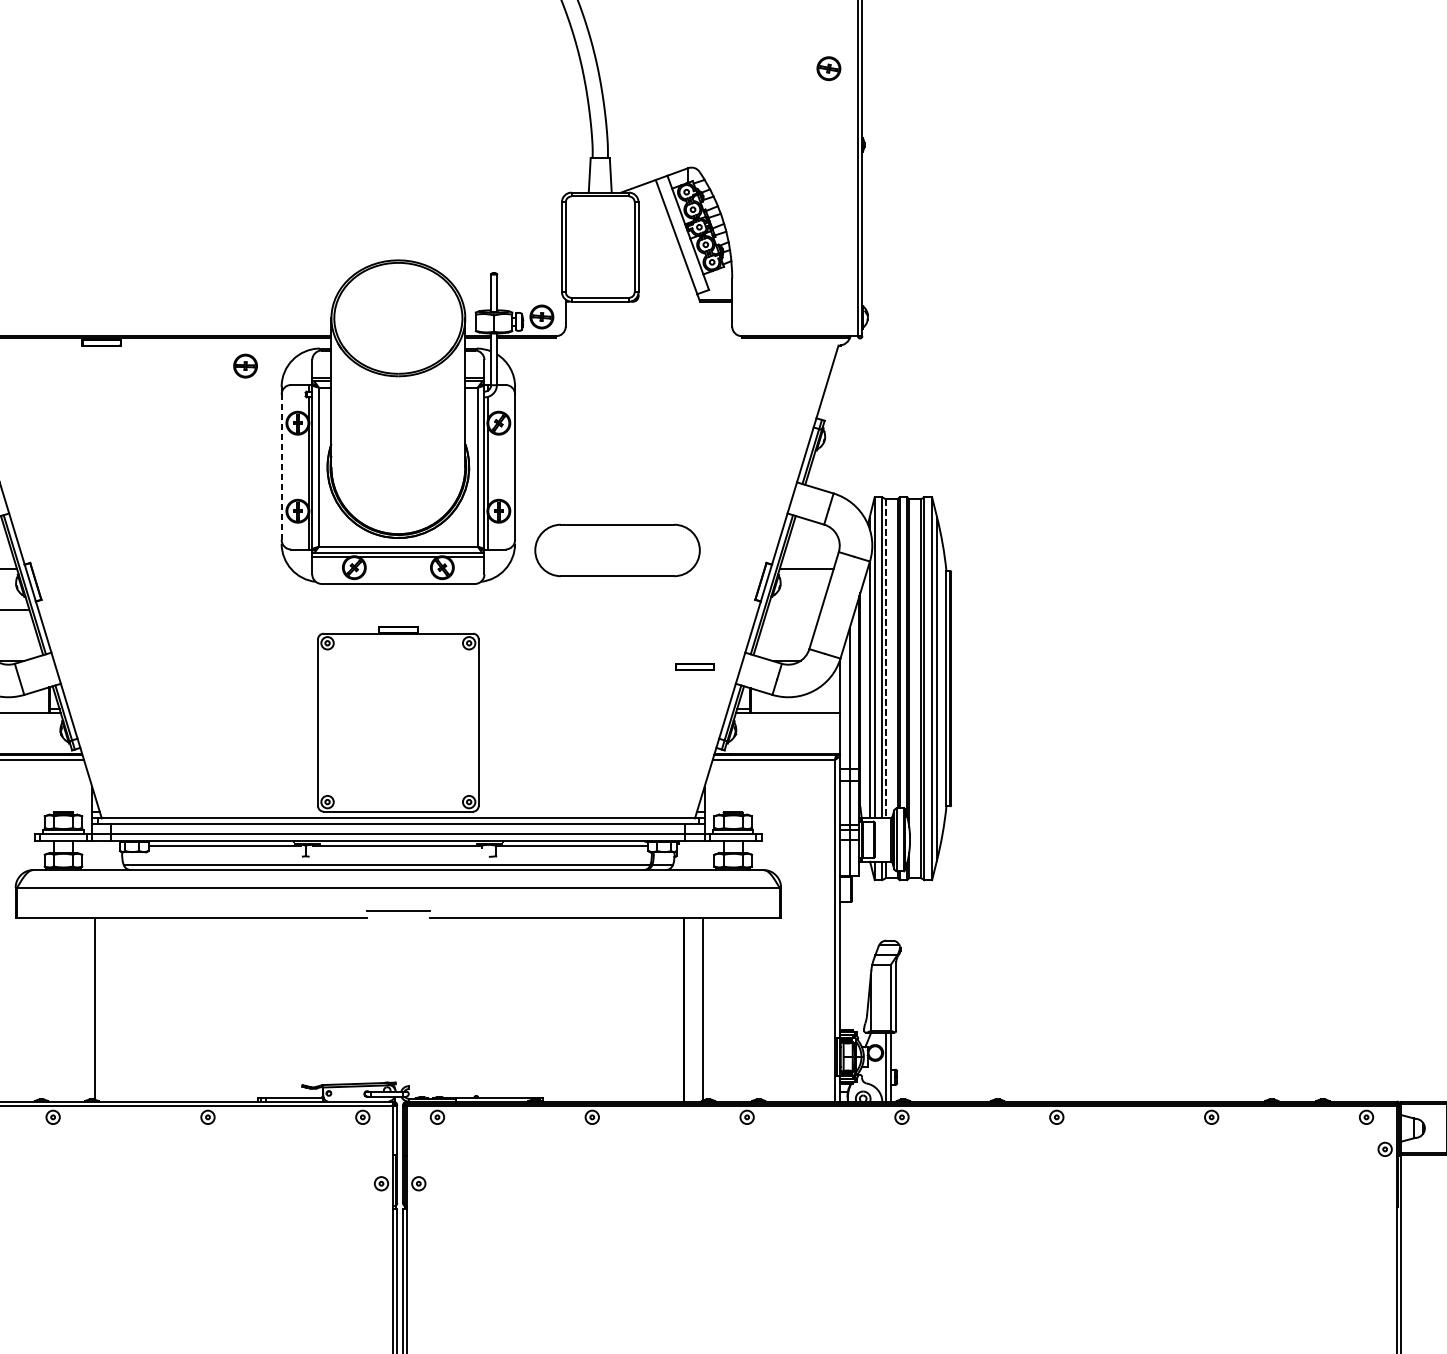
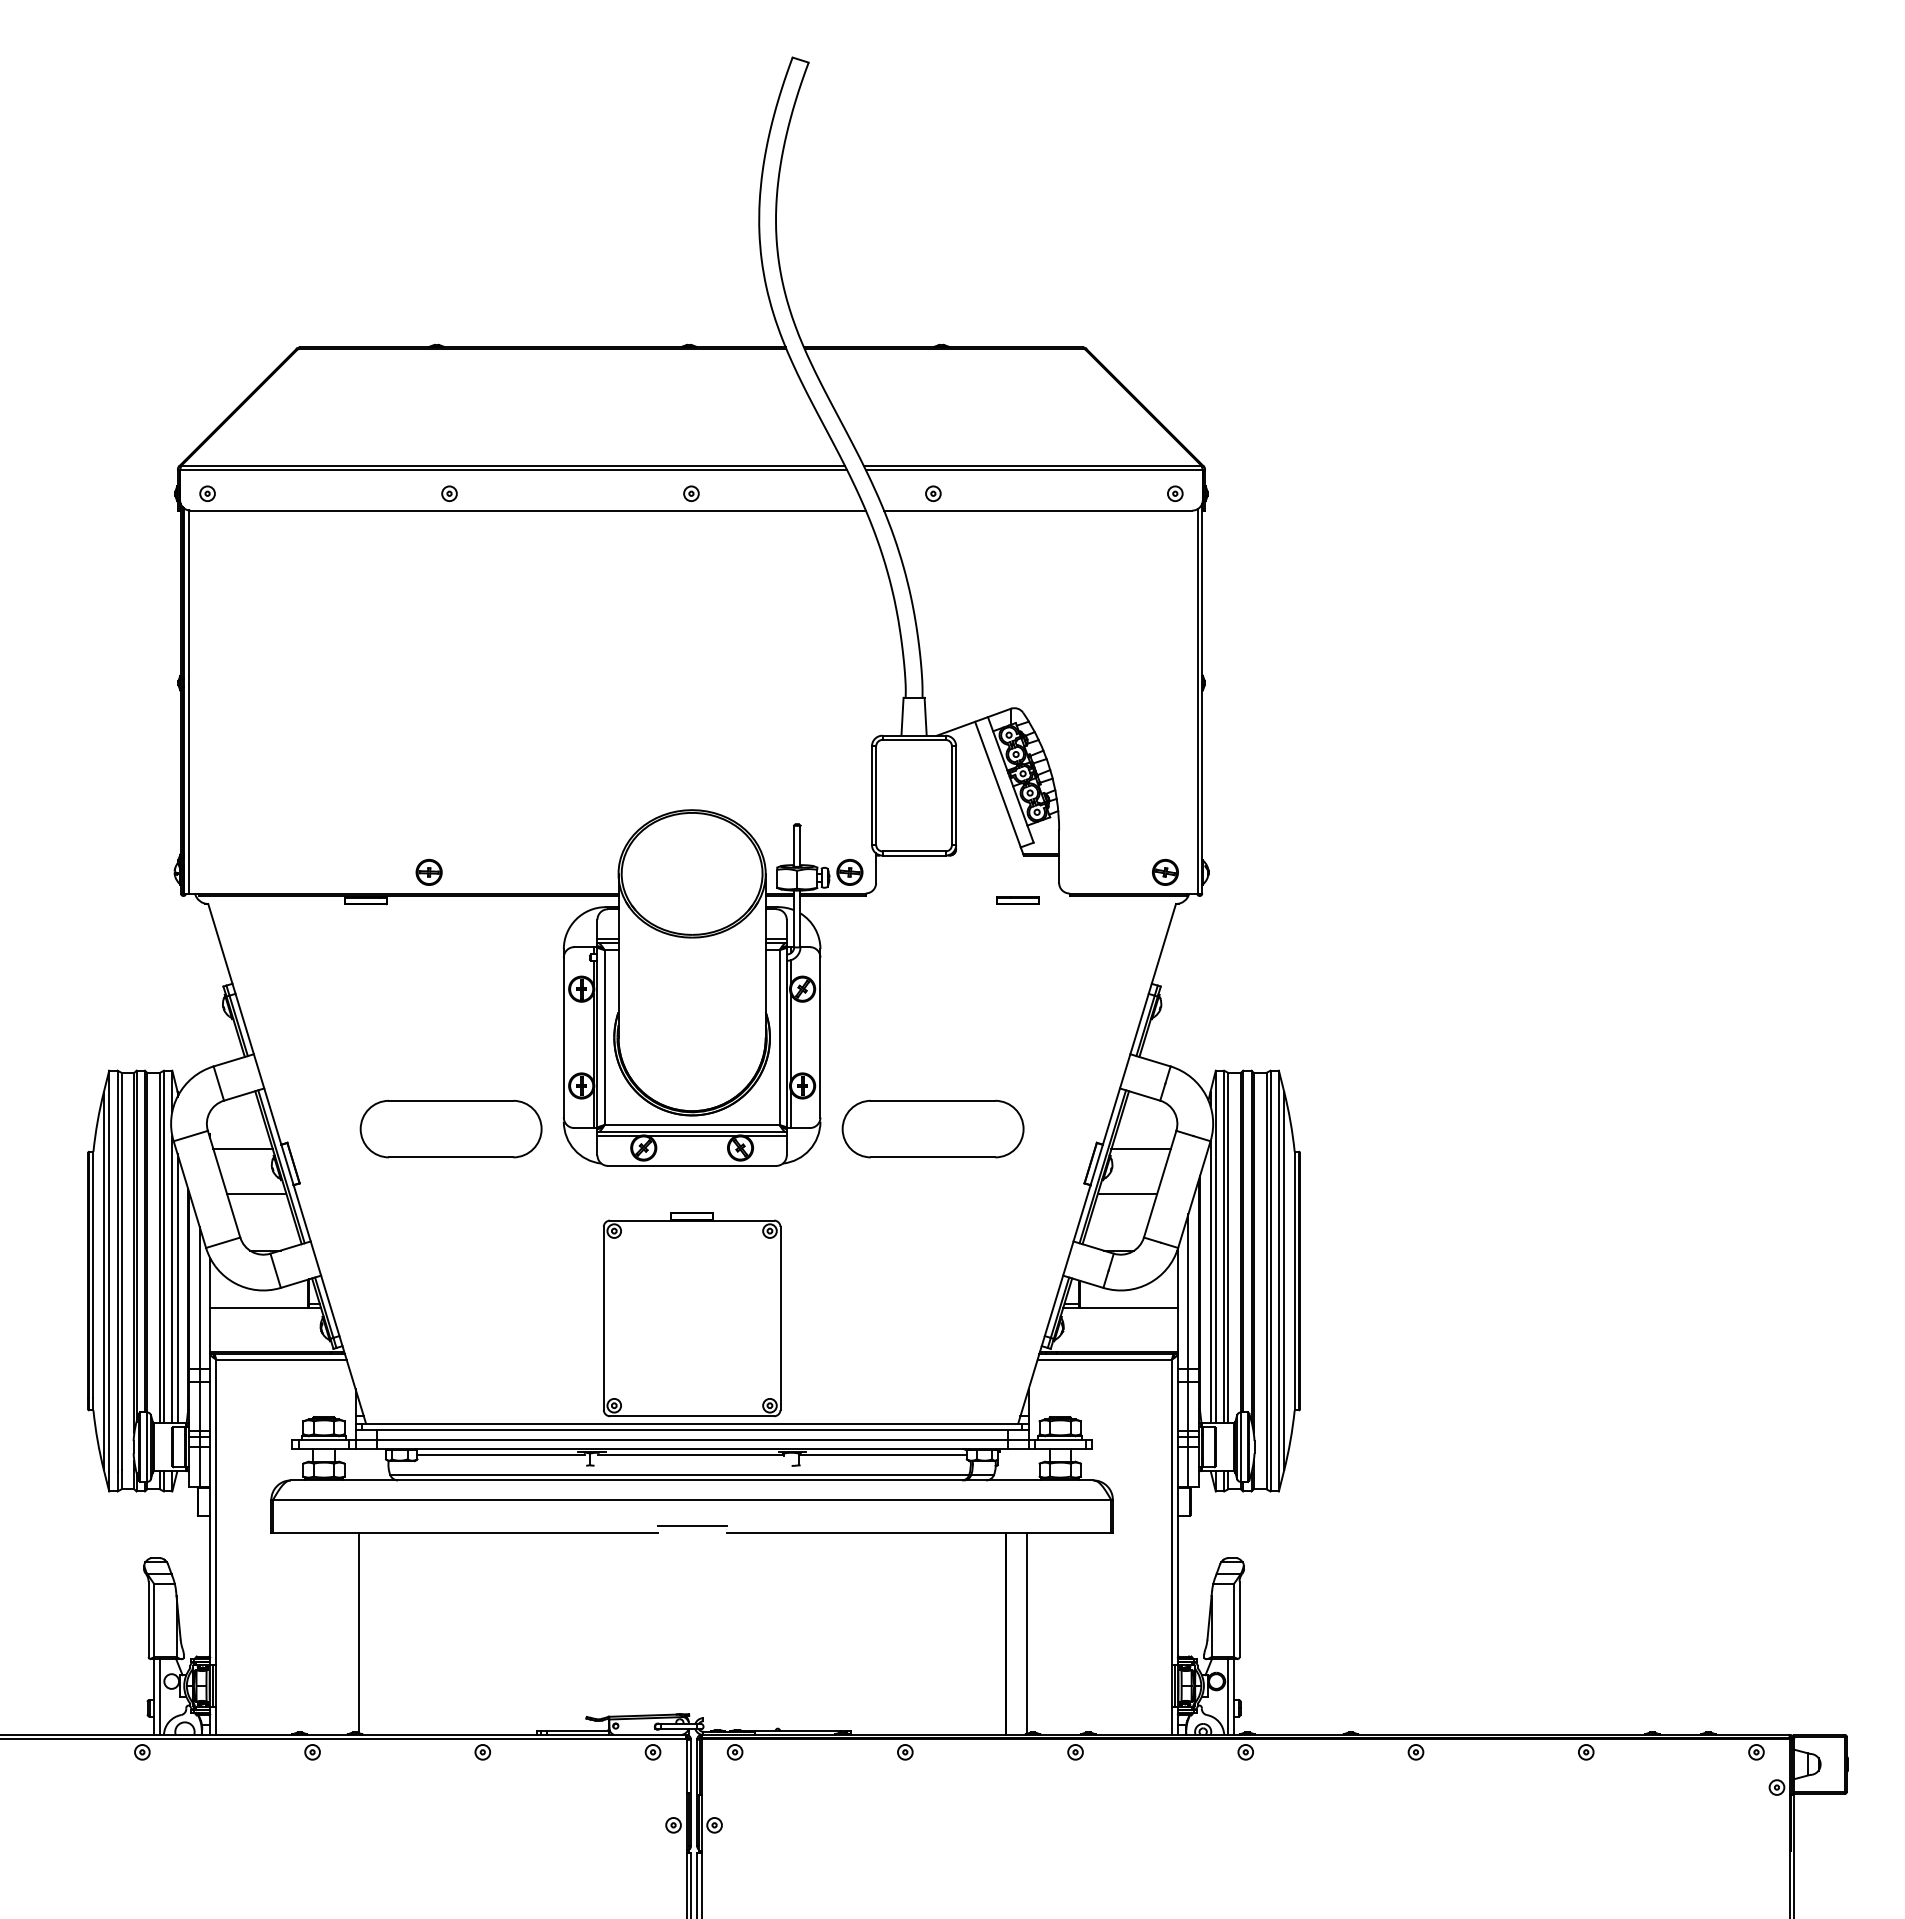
part: (828, 67) -> (1165, 871), moved
part: (244, 365) -> (428, 871), moved
line: (281, 467) -> (563, 1037), dashed -> solid
part: (178, 549) -> (450, 1128), added
line: (794, 609) -> (1127, 1194), added
line: (886, 659) -> (1228, 1248), dashed -> solid
part: (694, 666) -> (1017, 900), moved

